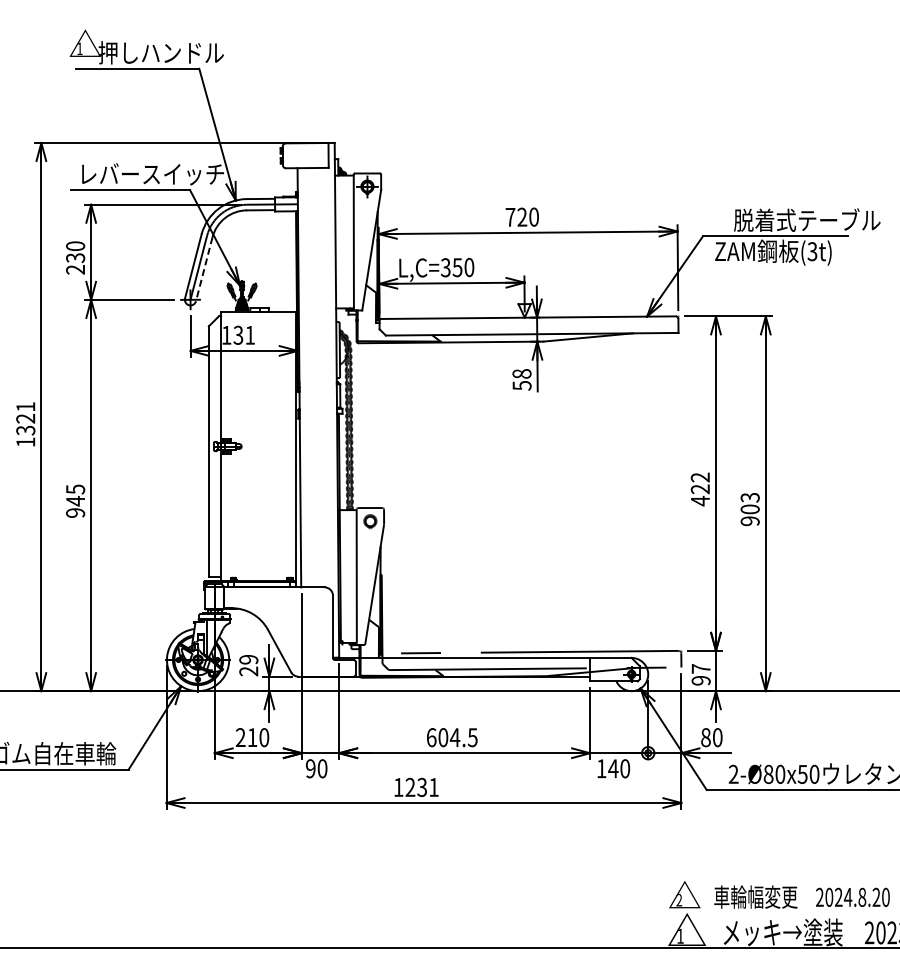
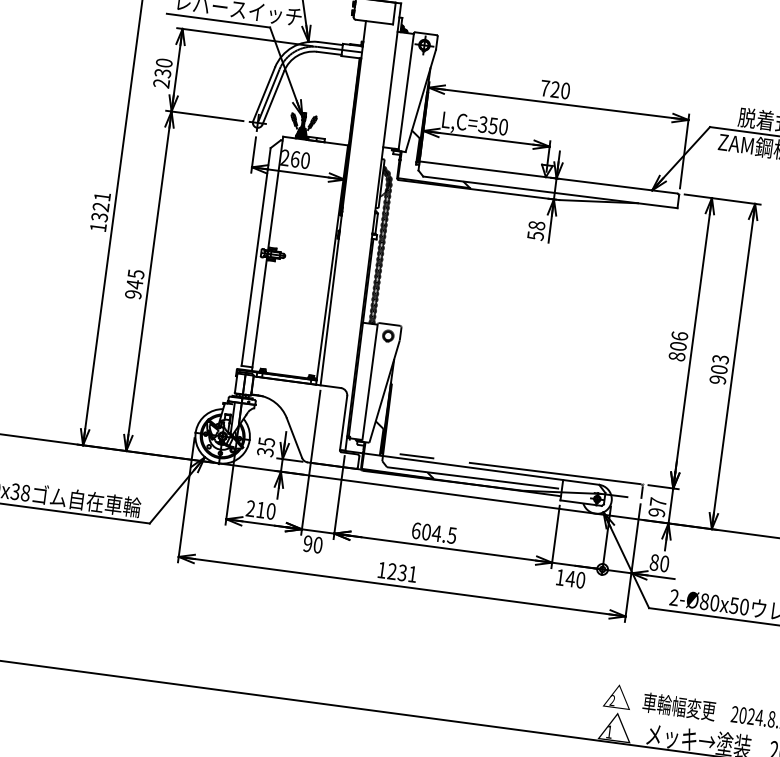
line: (204, 269) -> (273, 98), dashed -> solid
text: (238, 334) -> (295, 158), 131 -> 260
text: (699, 489) -> (677, 346), 422 -> 806
text: (248, 665) -> (265, 447), 29 -> 35

